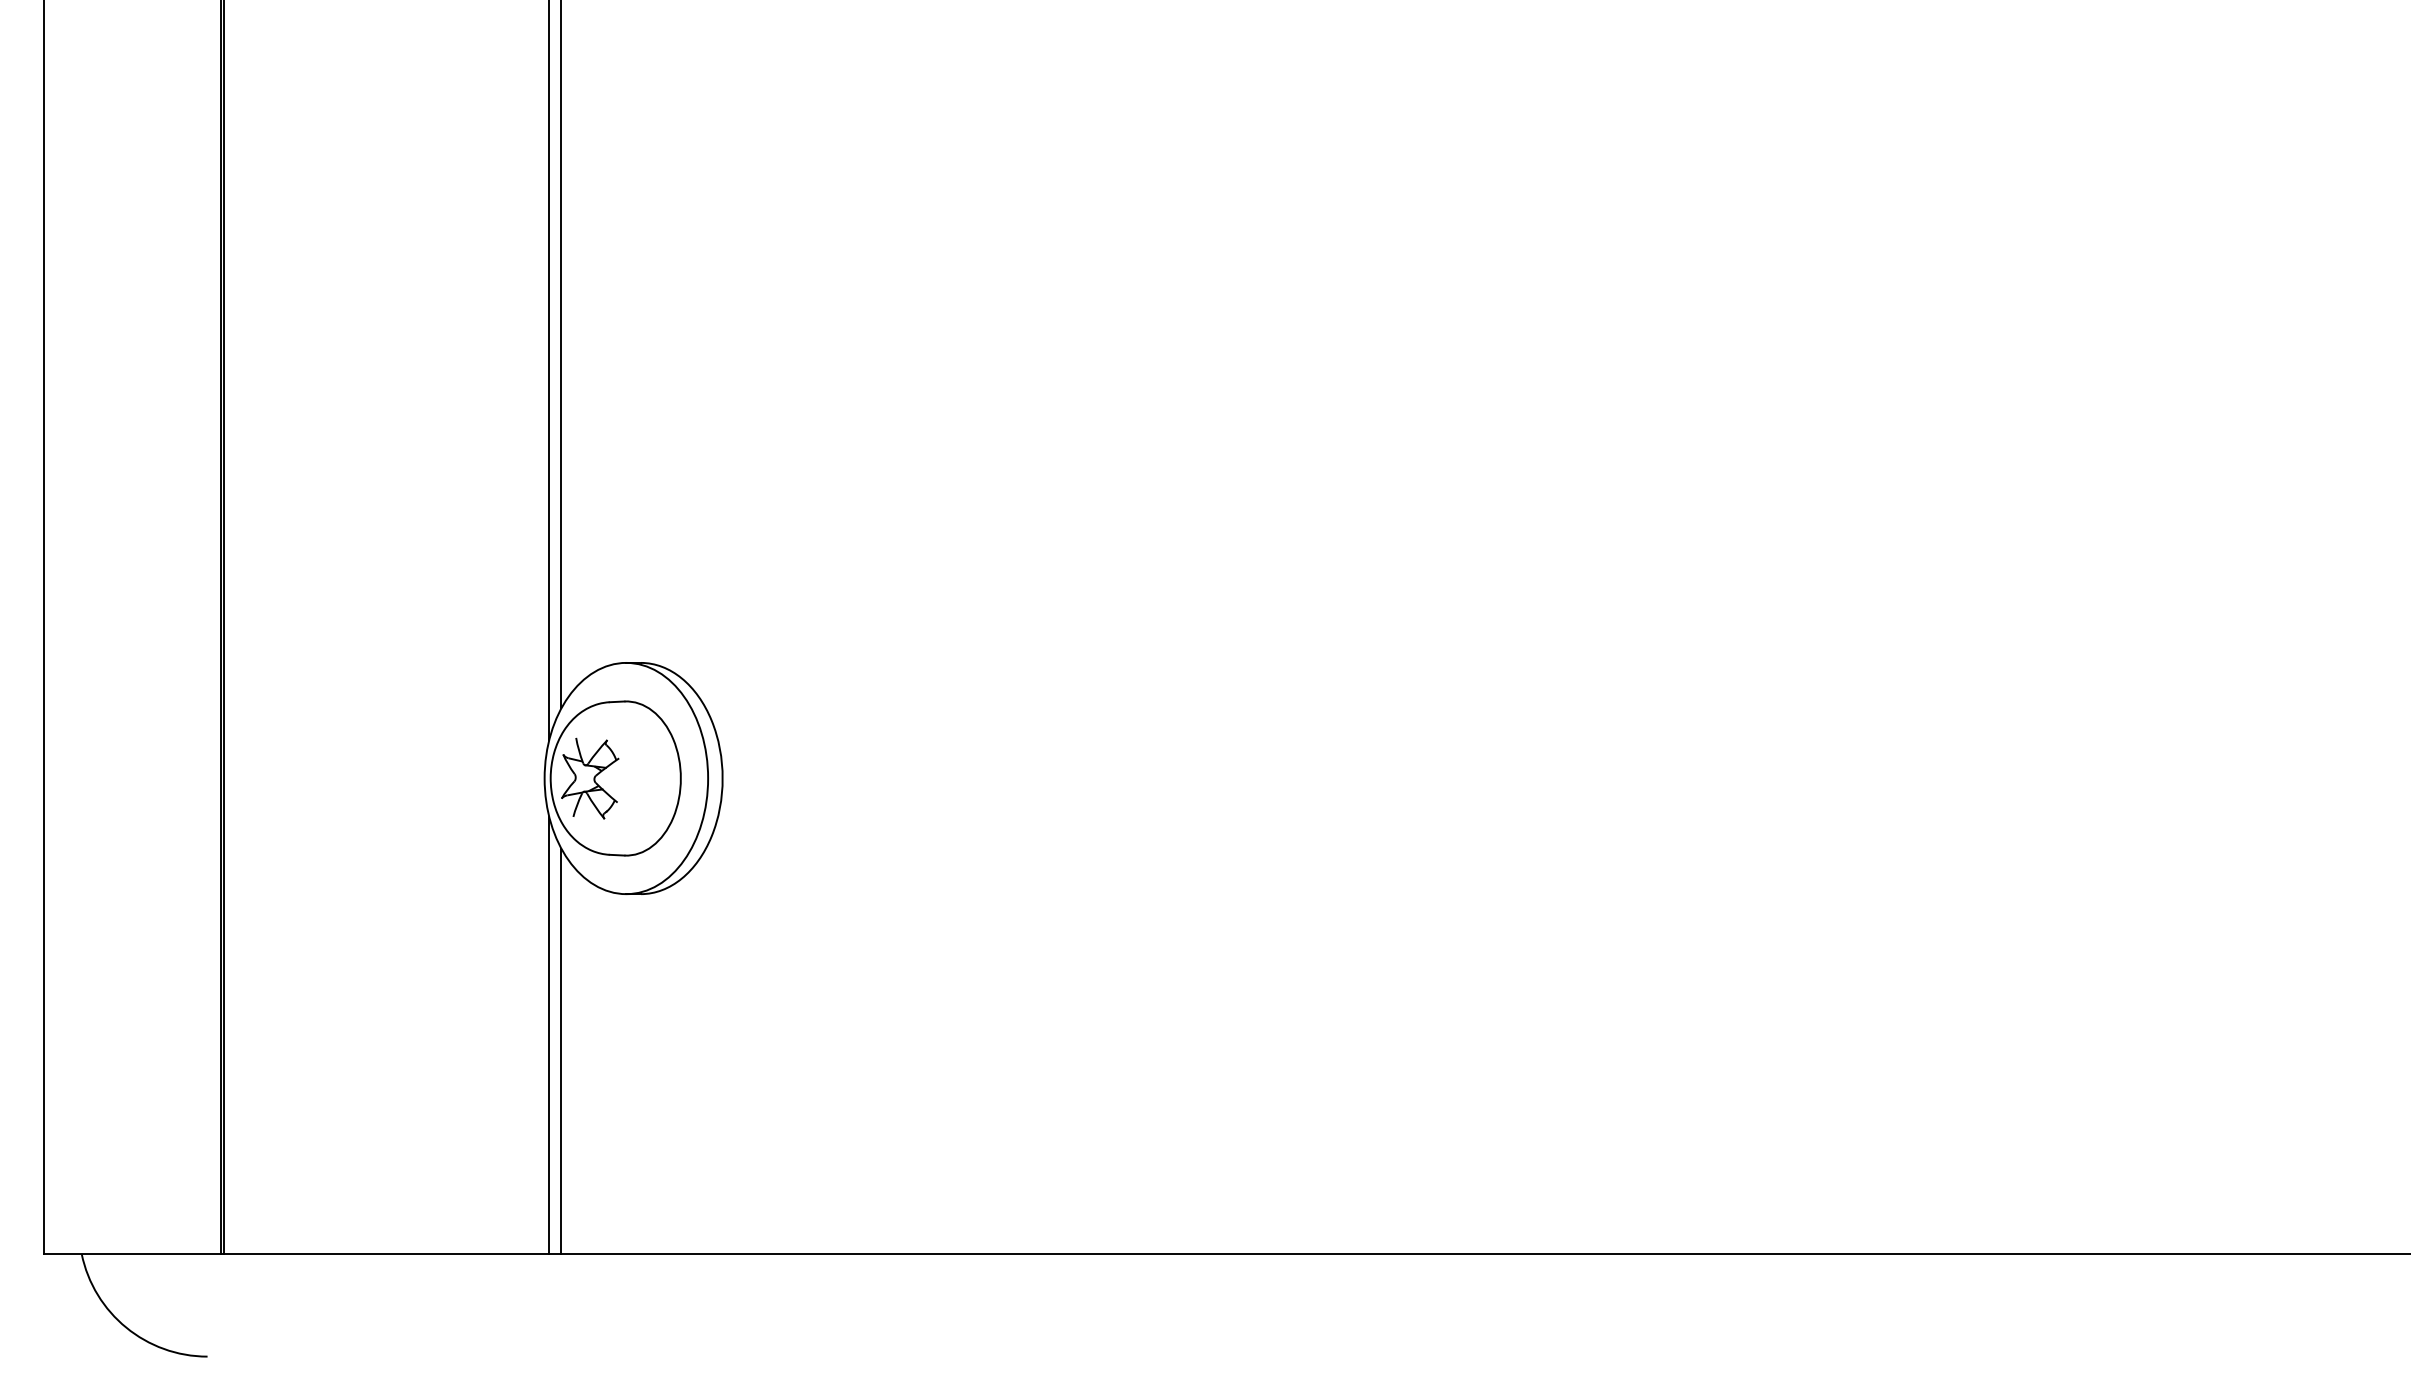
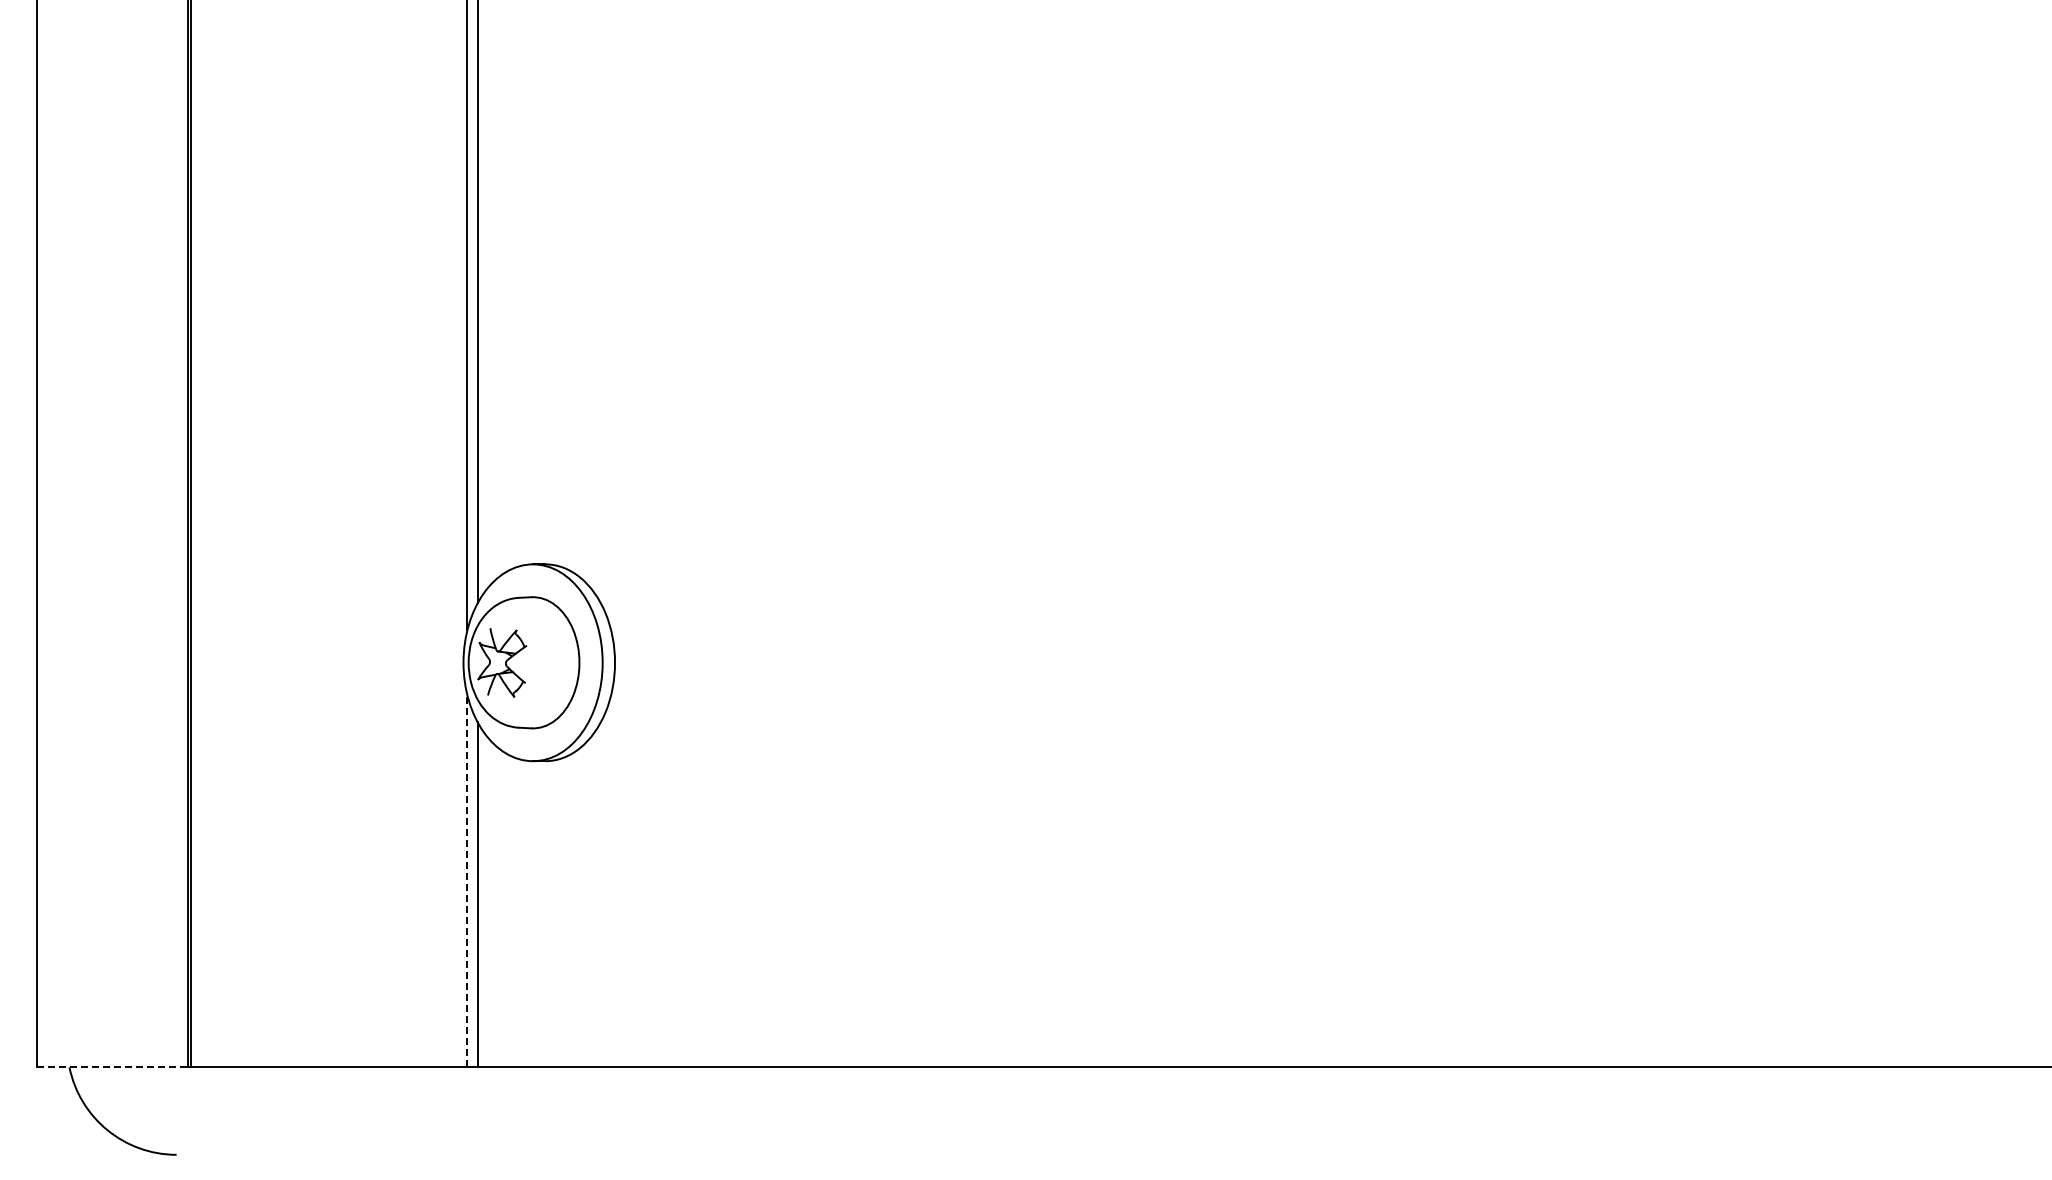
line: (549, 1034) -> (467, 880), solid -> dashed
line: (132, 1254) -> (112, 1067), solid -> dashed

